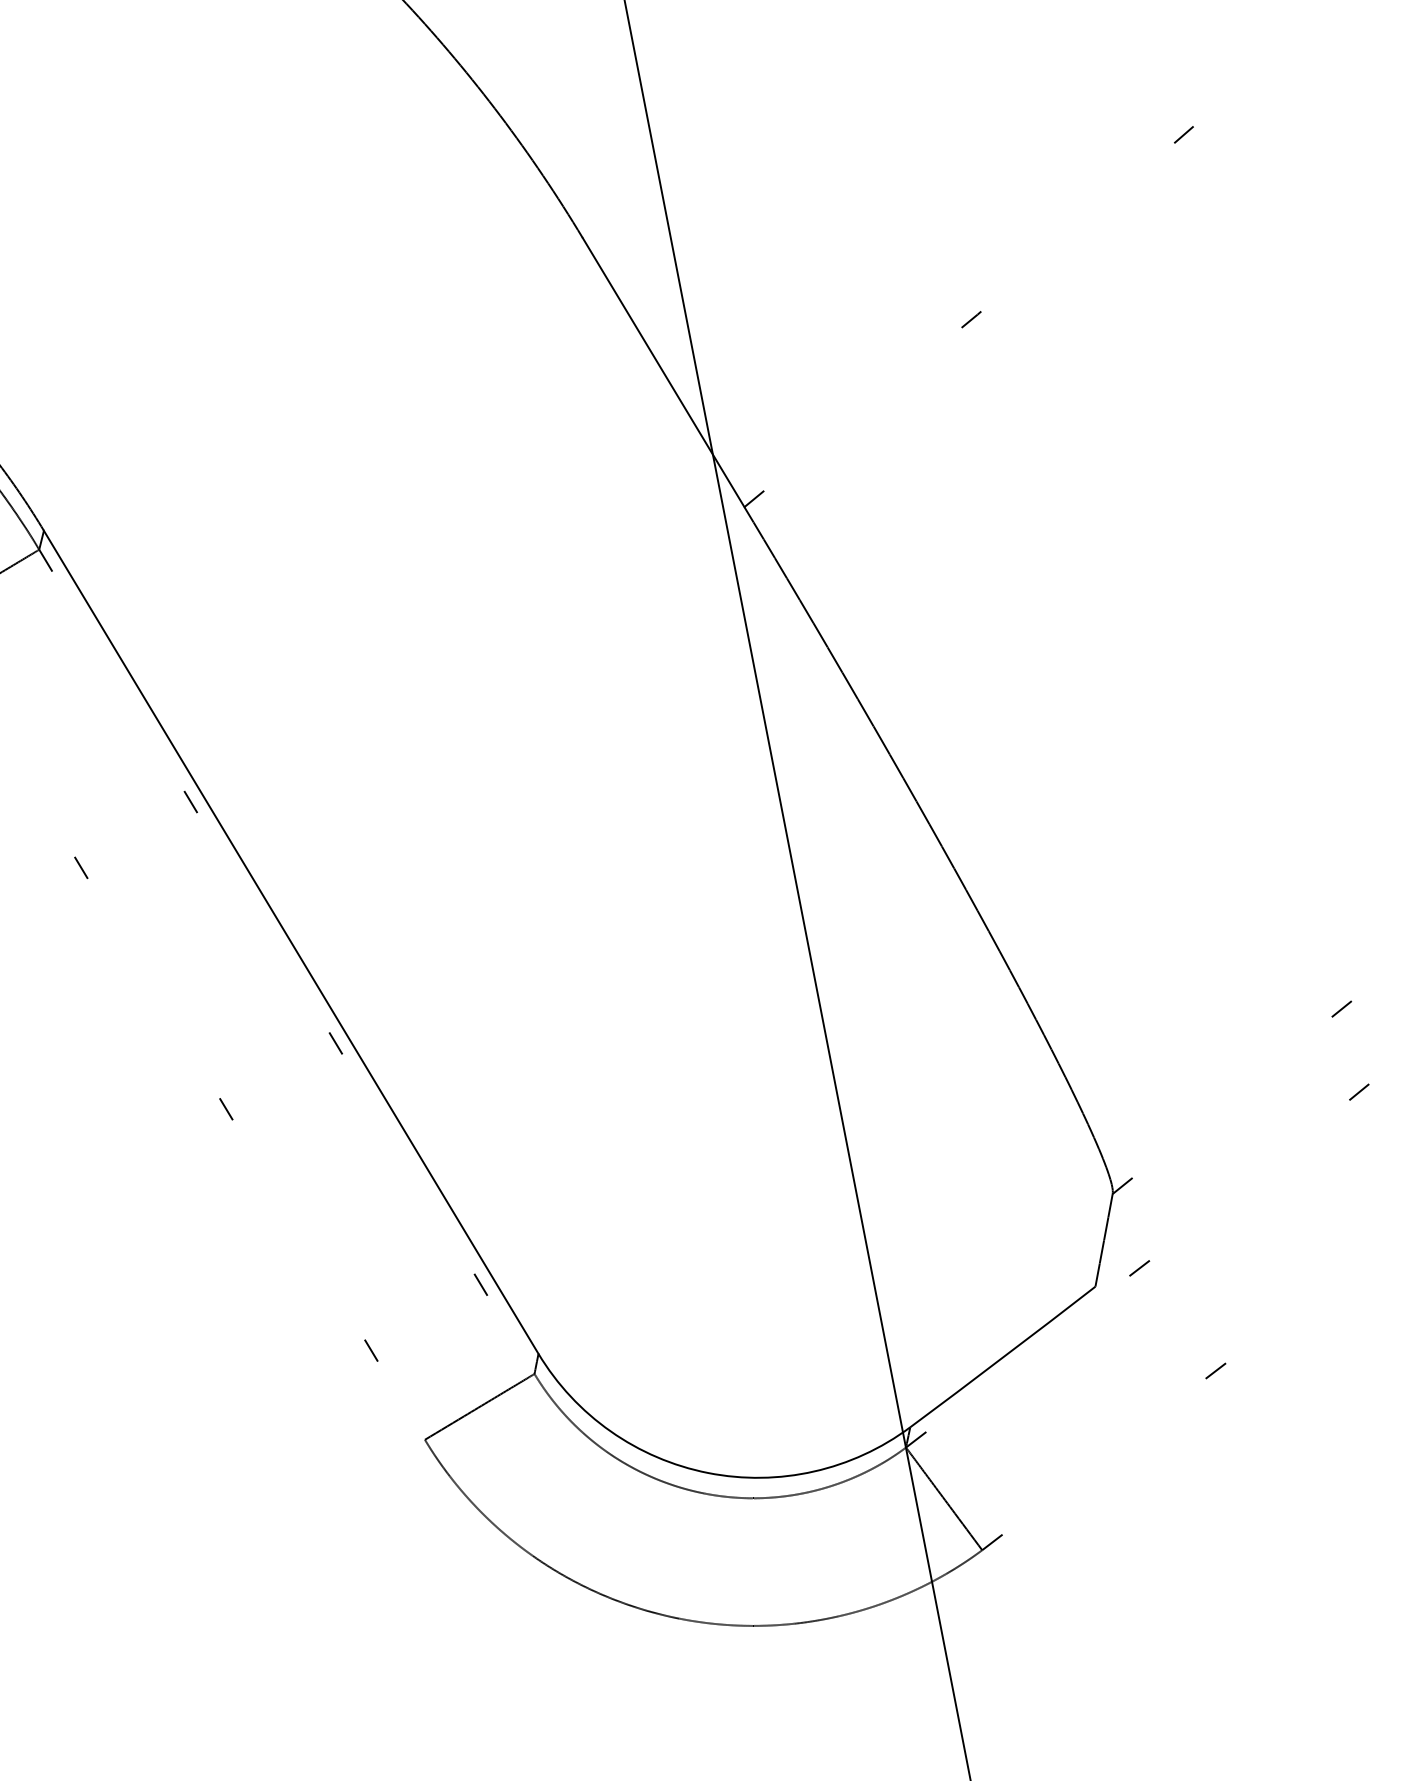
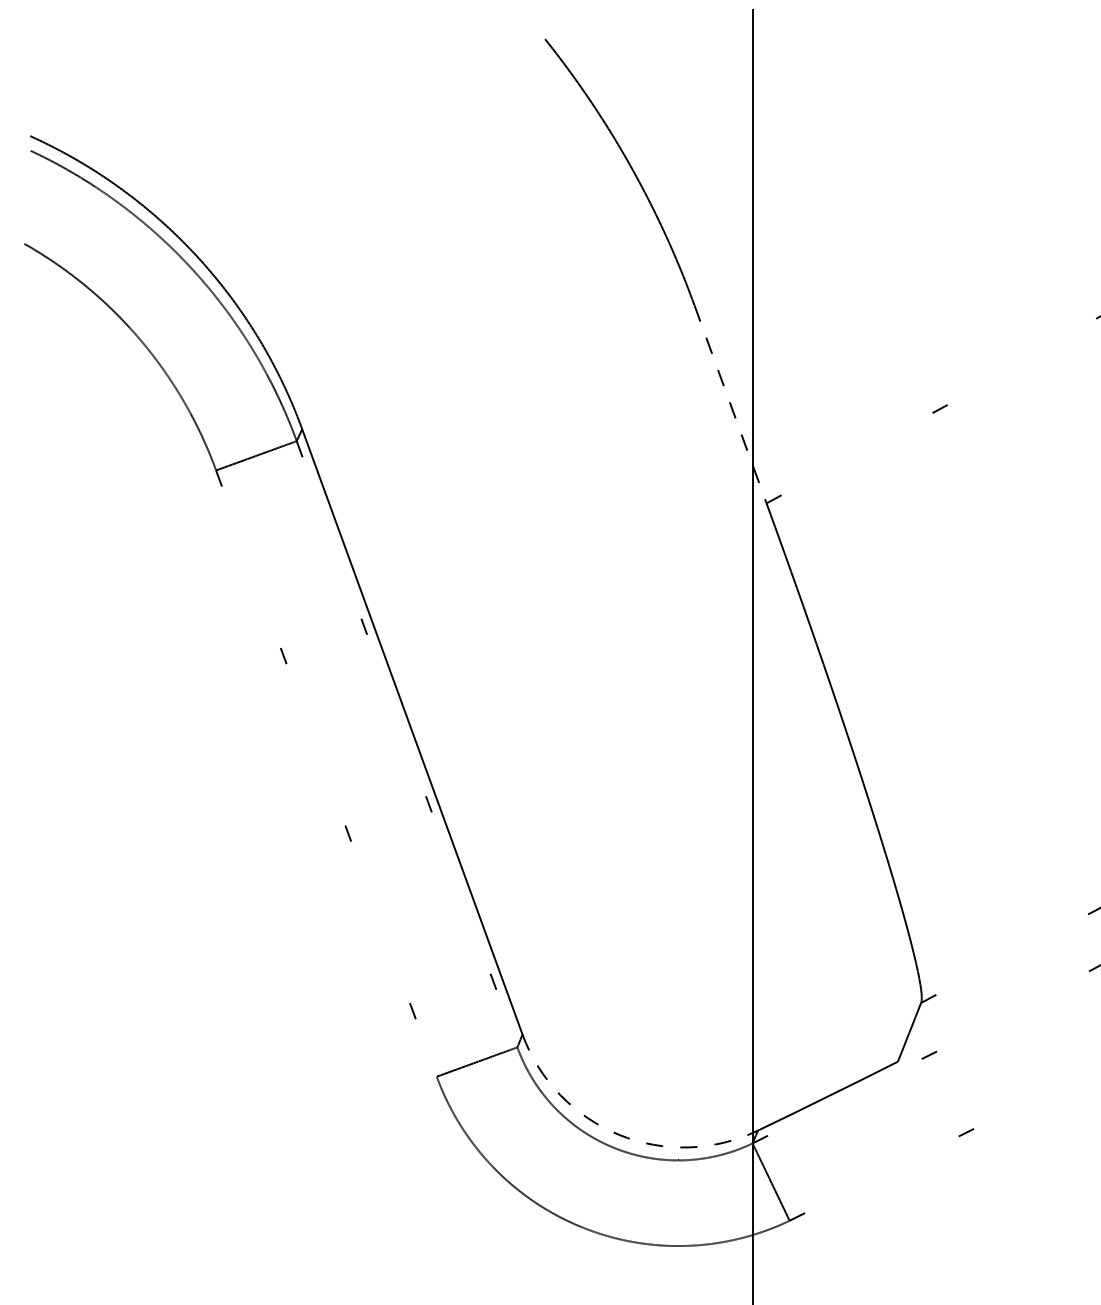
line: (663, 372) -> (730, 404), solid -> dashed
arc: (708, 1472) -> (619, 1134), solid -> dashed

